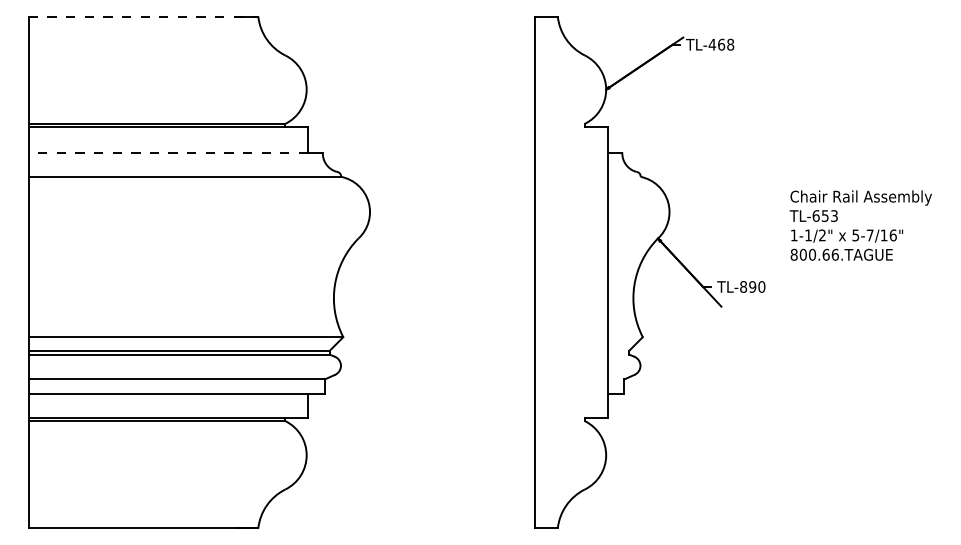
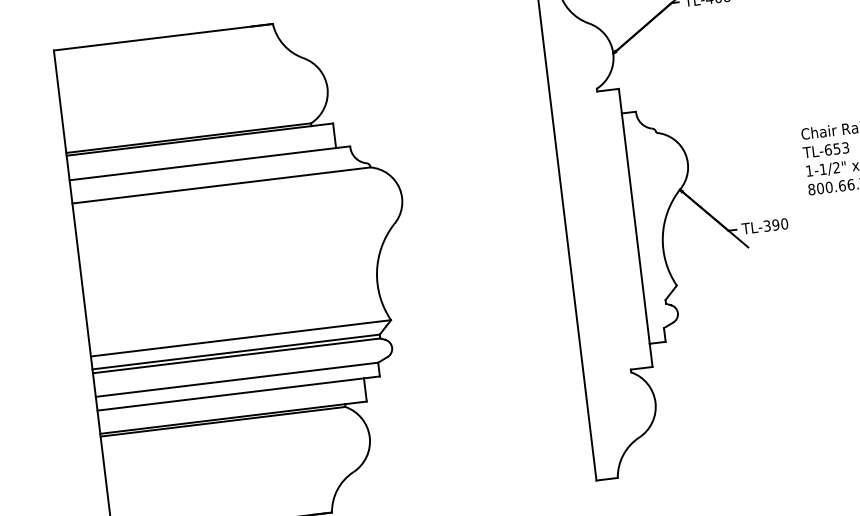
line: (143, 16) -> (163, 37), dashed -> solid
line: (168, 152) -> (202, 164), dashed -> solid
text: (743, 286) -> (767, 225), TL-890 -> TL-390

